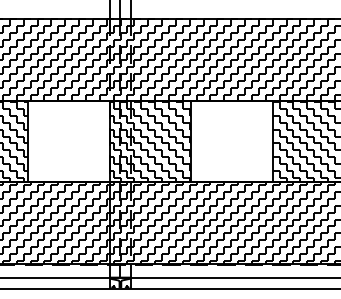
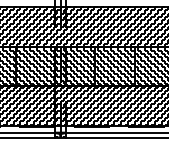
hatch: (68, 141) -> (35, 66), added
hatch: (231, 141) -> (114, 66), added

